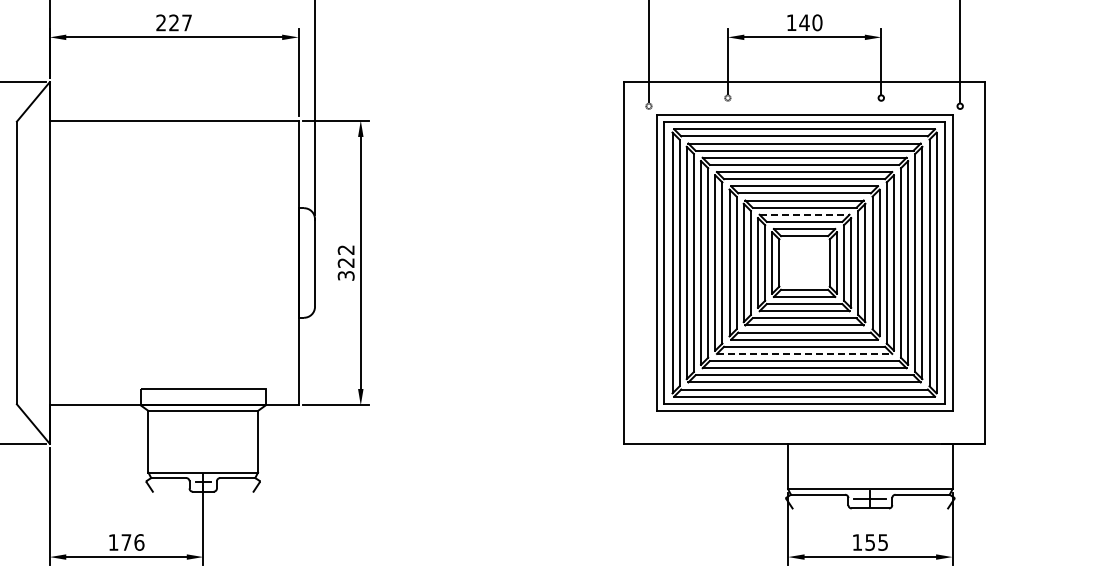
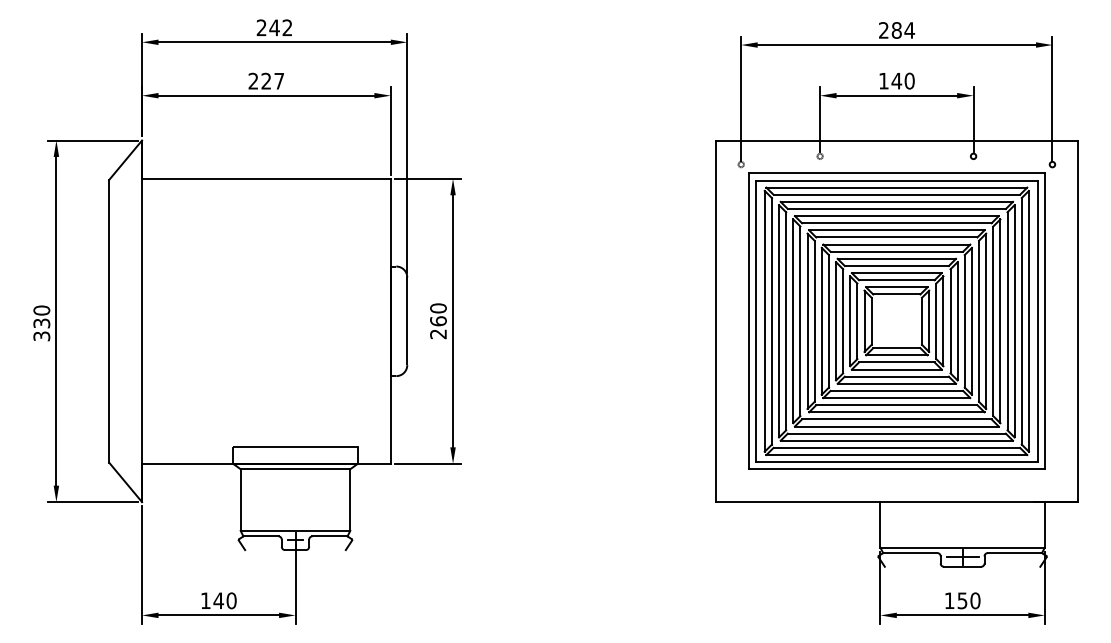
line: (804, 215) -> (896, 273), dashed -> solid
text: (346, 263) -> (438, 321), 322 -> 260
line: (804, 354) -> (896, 412), dashed -> solid
text: (132, 542) -> (224, 600), 176 -> 140
text: (883, 542) -> (975, 600), 155 -> 150

